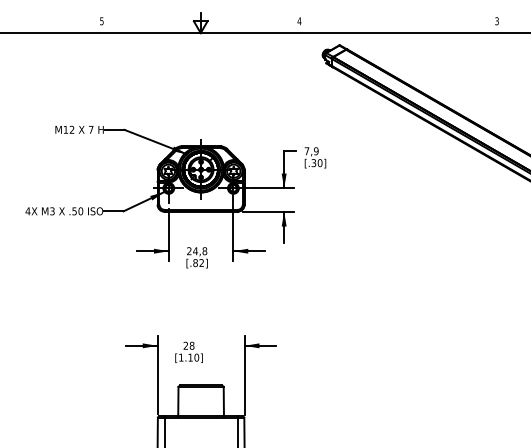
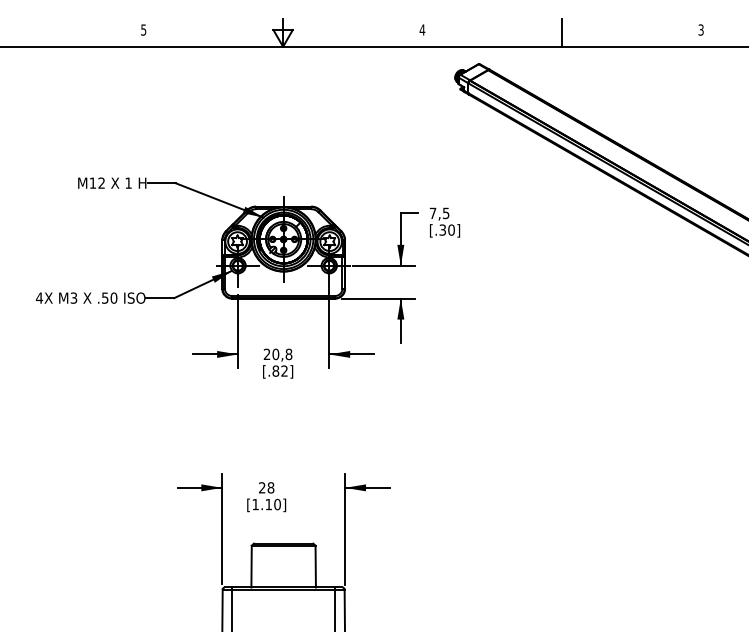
line: (398, 23) -> (561, 32), added
text: (91, 129) -> (128, 182), 7 -> 1
text: (315, 150) -> (445, 212), 7,9 -> 7,5
text: (195, 251) -> (275, 354), 24,8 -> 20,8

